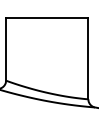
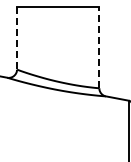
line: (6, 49) -> (17, 38), solid -> dashed
line: (88, 58) -> (99, 47), solid -> dashed

